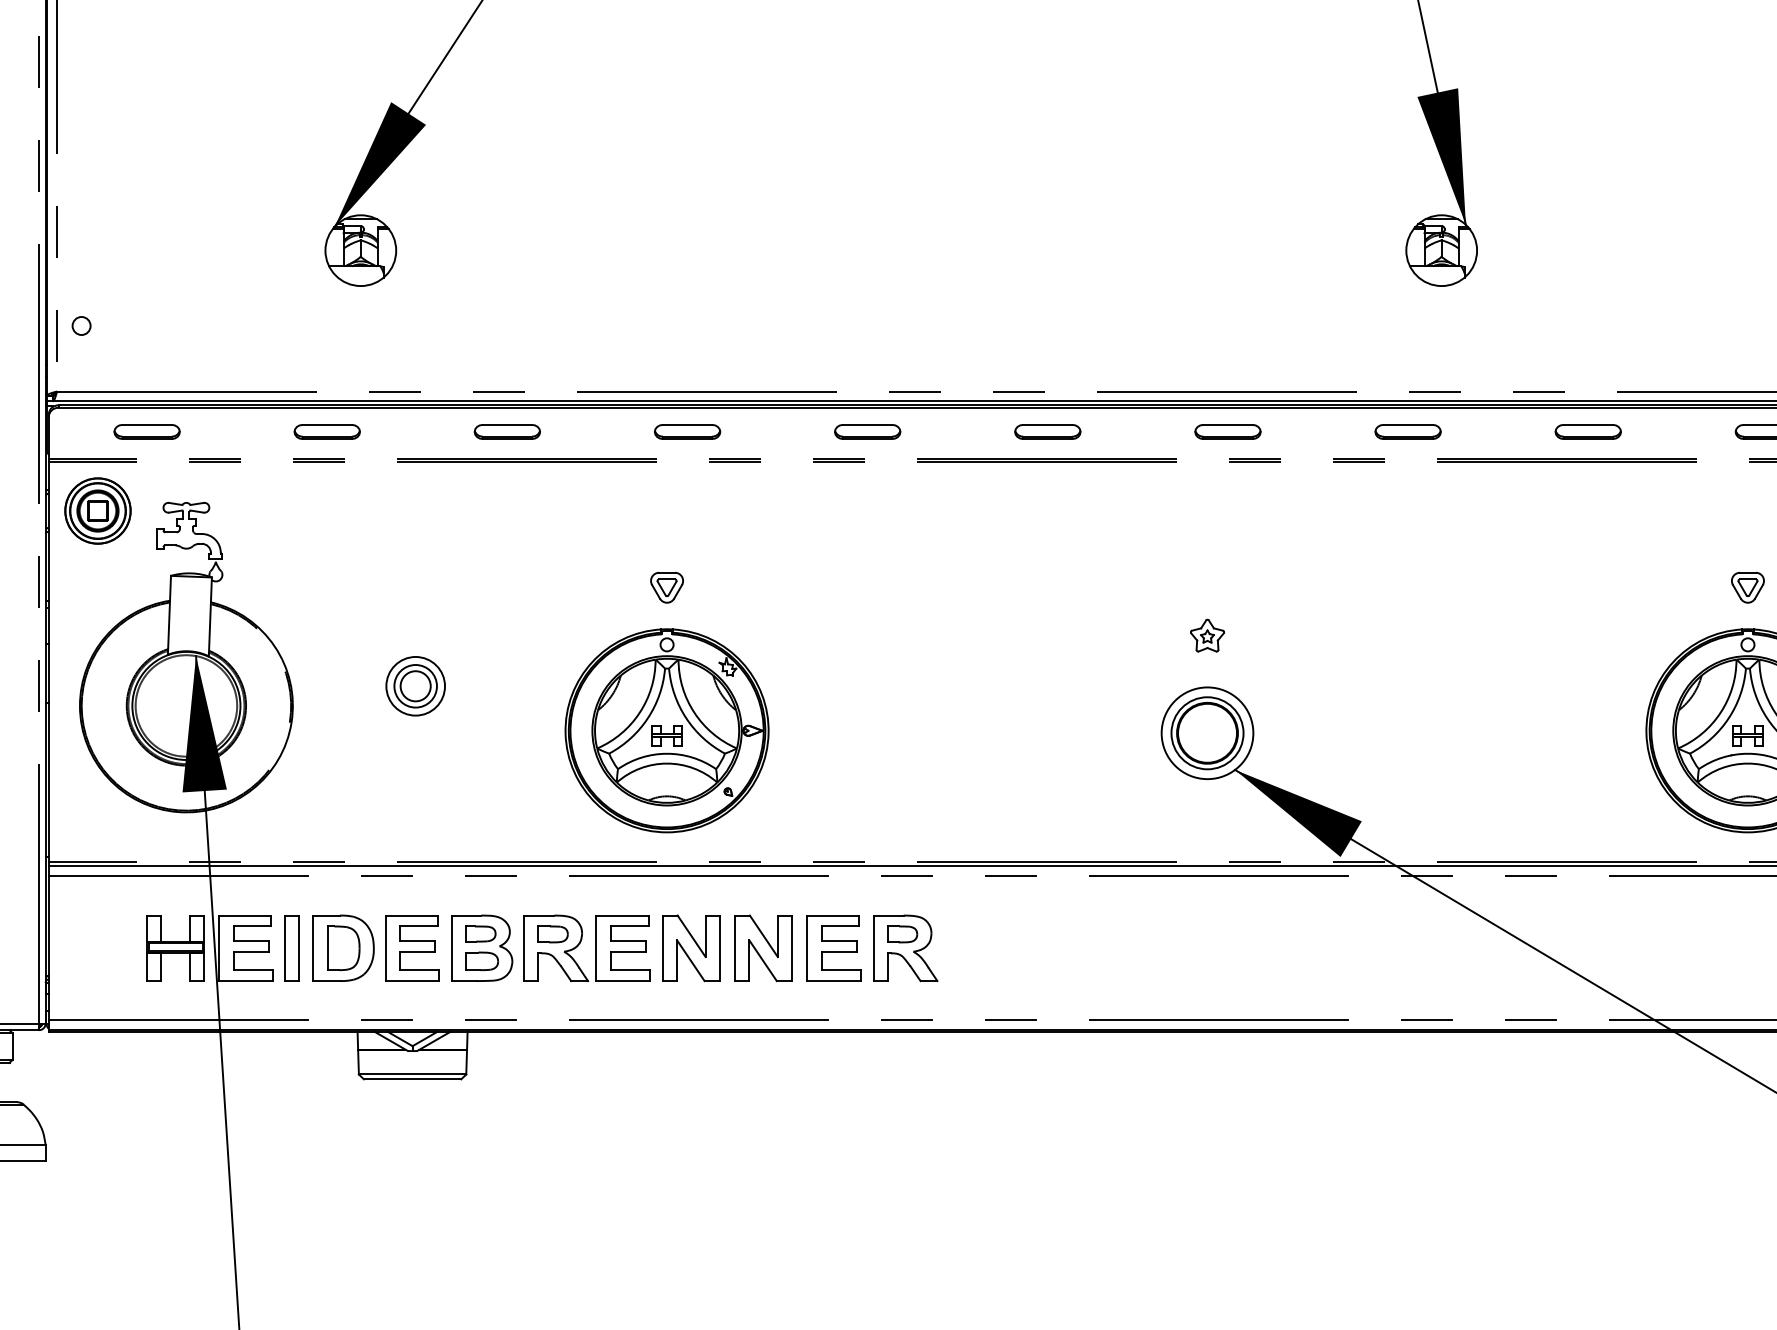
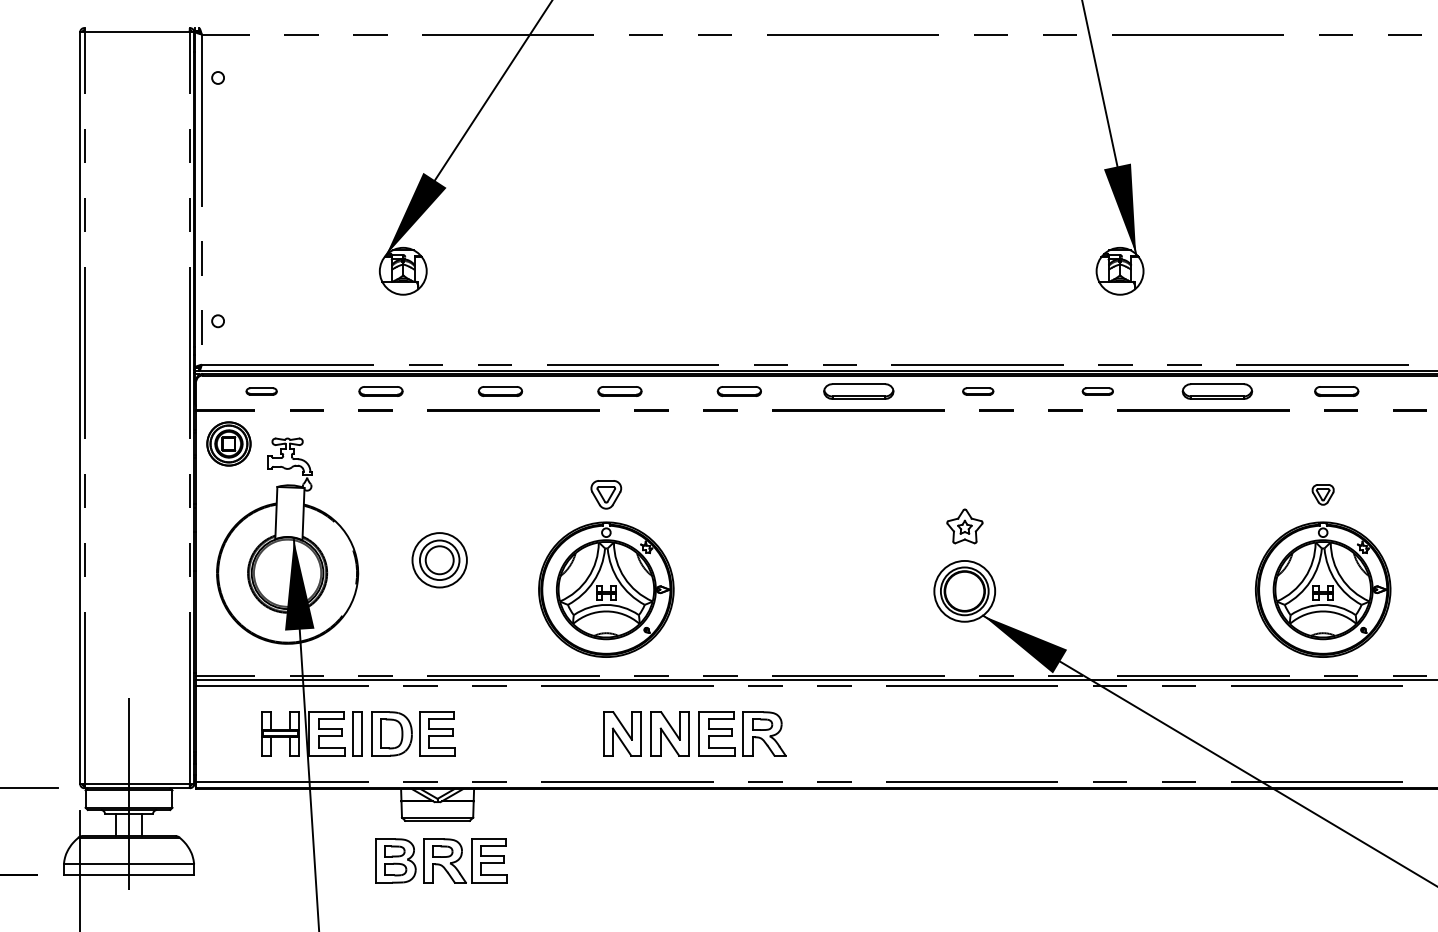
part: (147, 431) -> (261, 391), size x0.7
part: (1047, 431) -> (858, 391), size x1.6
part: (1226, 431) -> (977, 391), size x0.7
part: (1407, 431) -> (1097, 391), size x0.7
part: (1587, 431) -> (1216, 391), size x1.6
part: (667, 587) -> (606, 494), size x1.4
part: (1207, 635) -> (964, 526), size x1.6
part: (415, 685) -> (439, 559), size x1.4
part: (551, 947) -> (441, 860), moved

